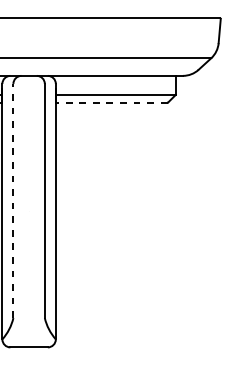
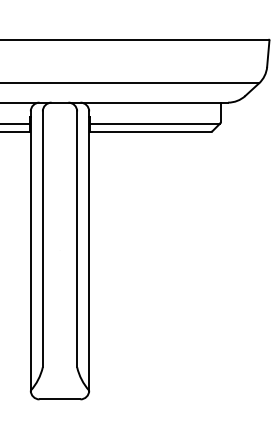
line: (111, 102) -> (150, 131), dashed -> solid
line: (13, 201) -> (42, 239), dashed -> solid

